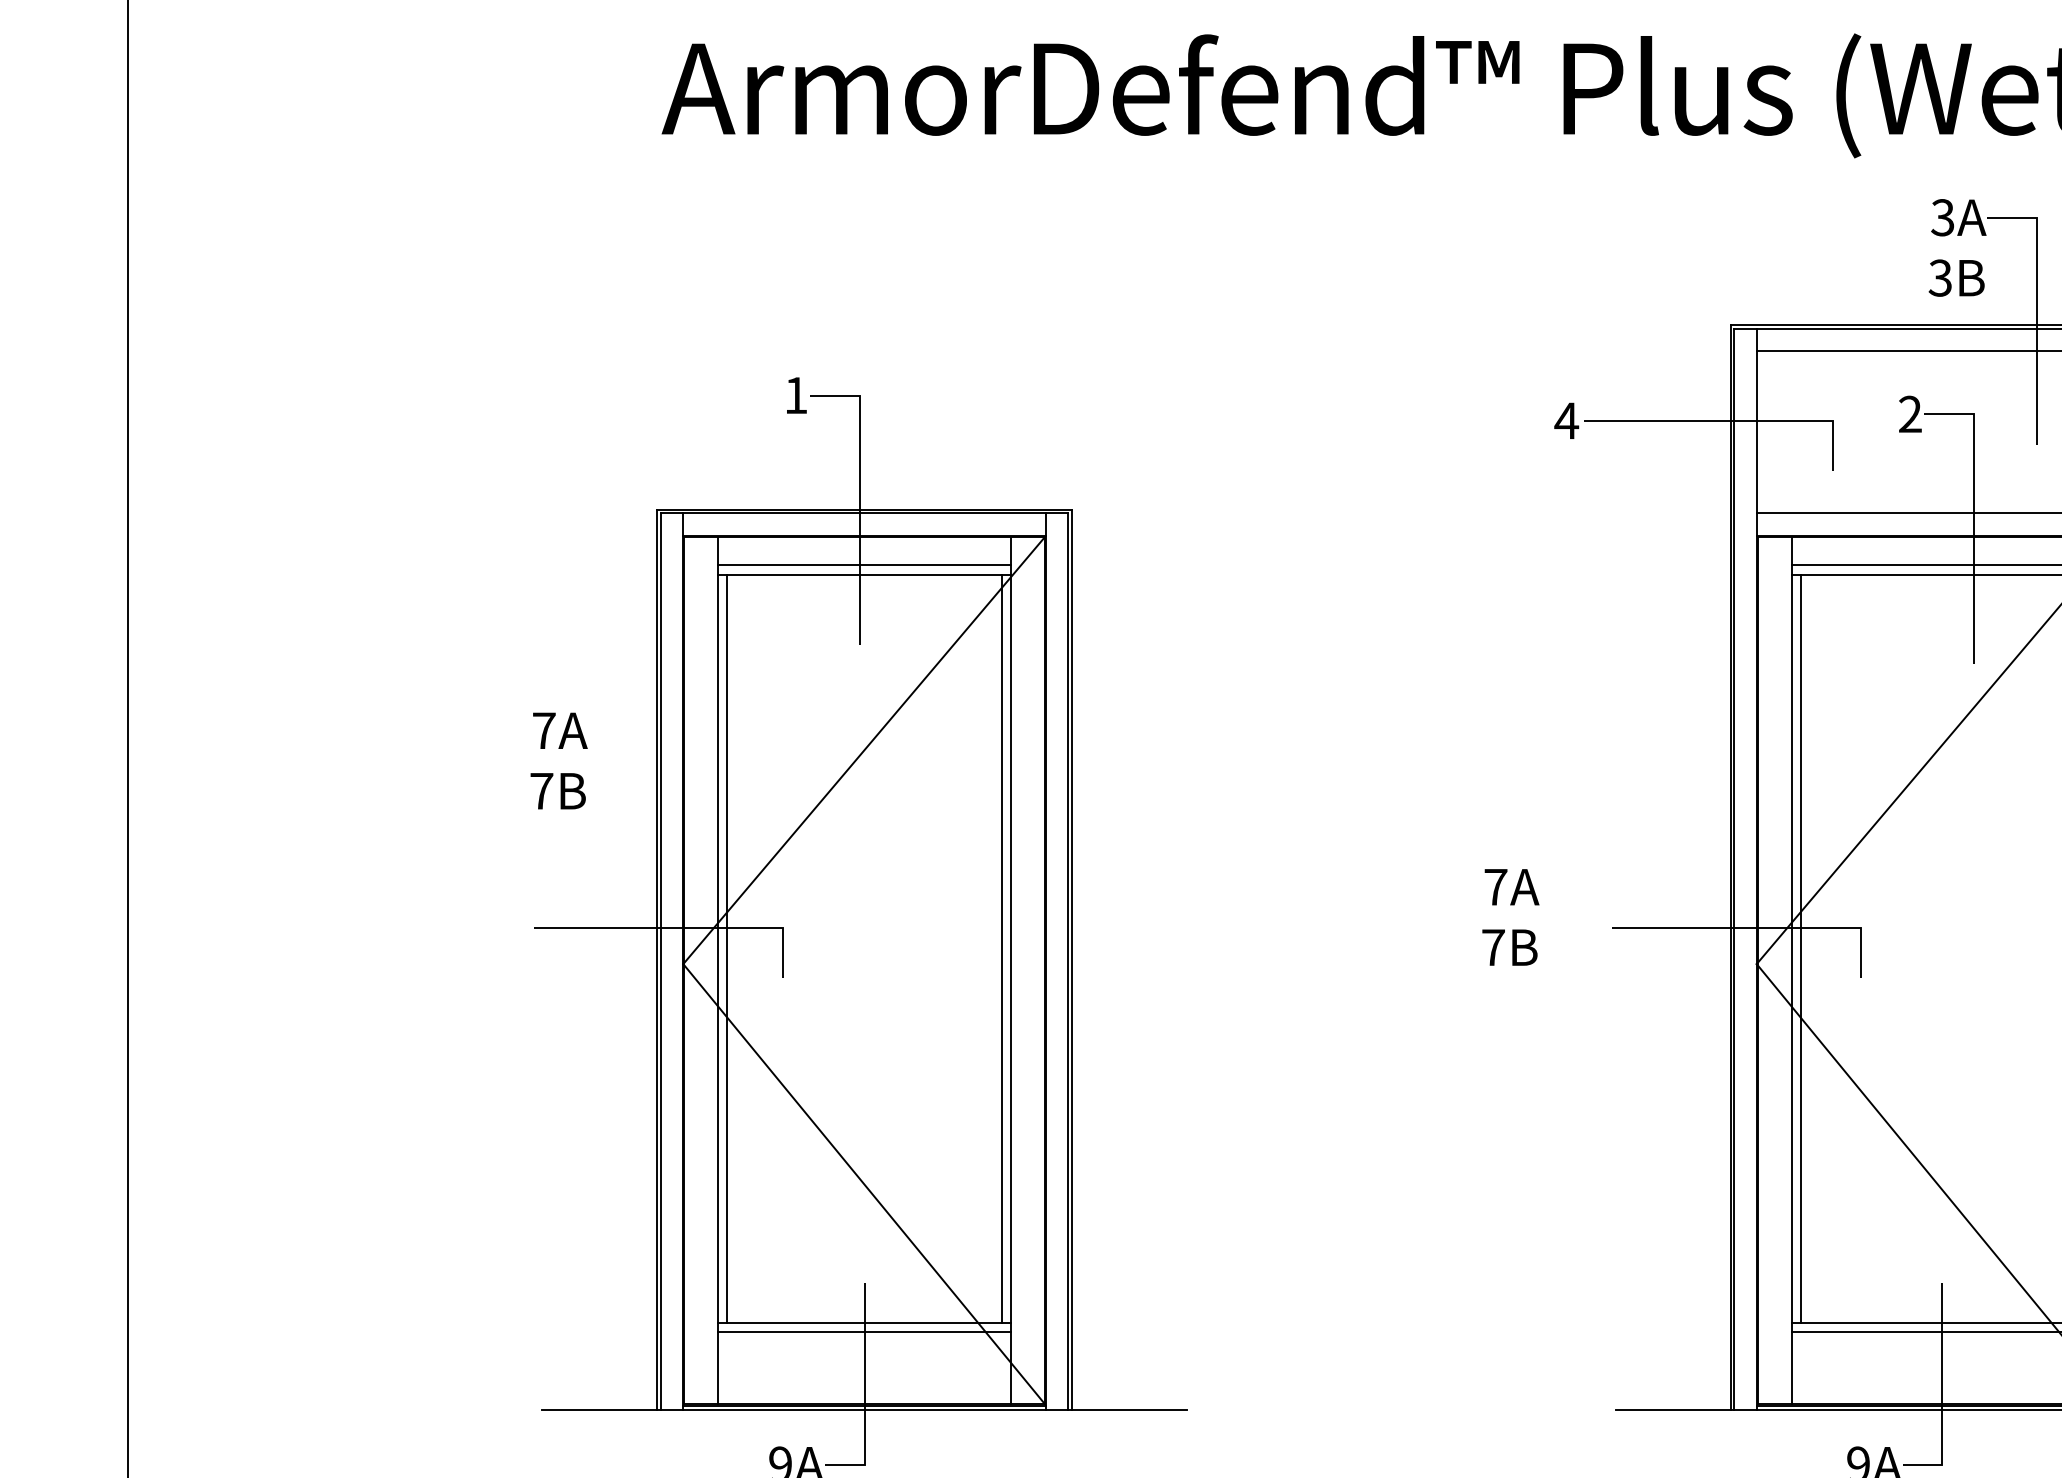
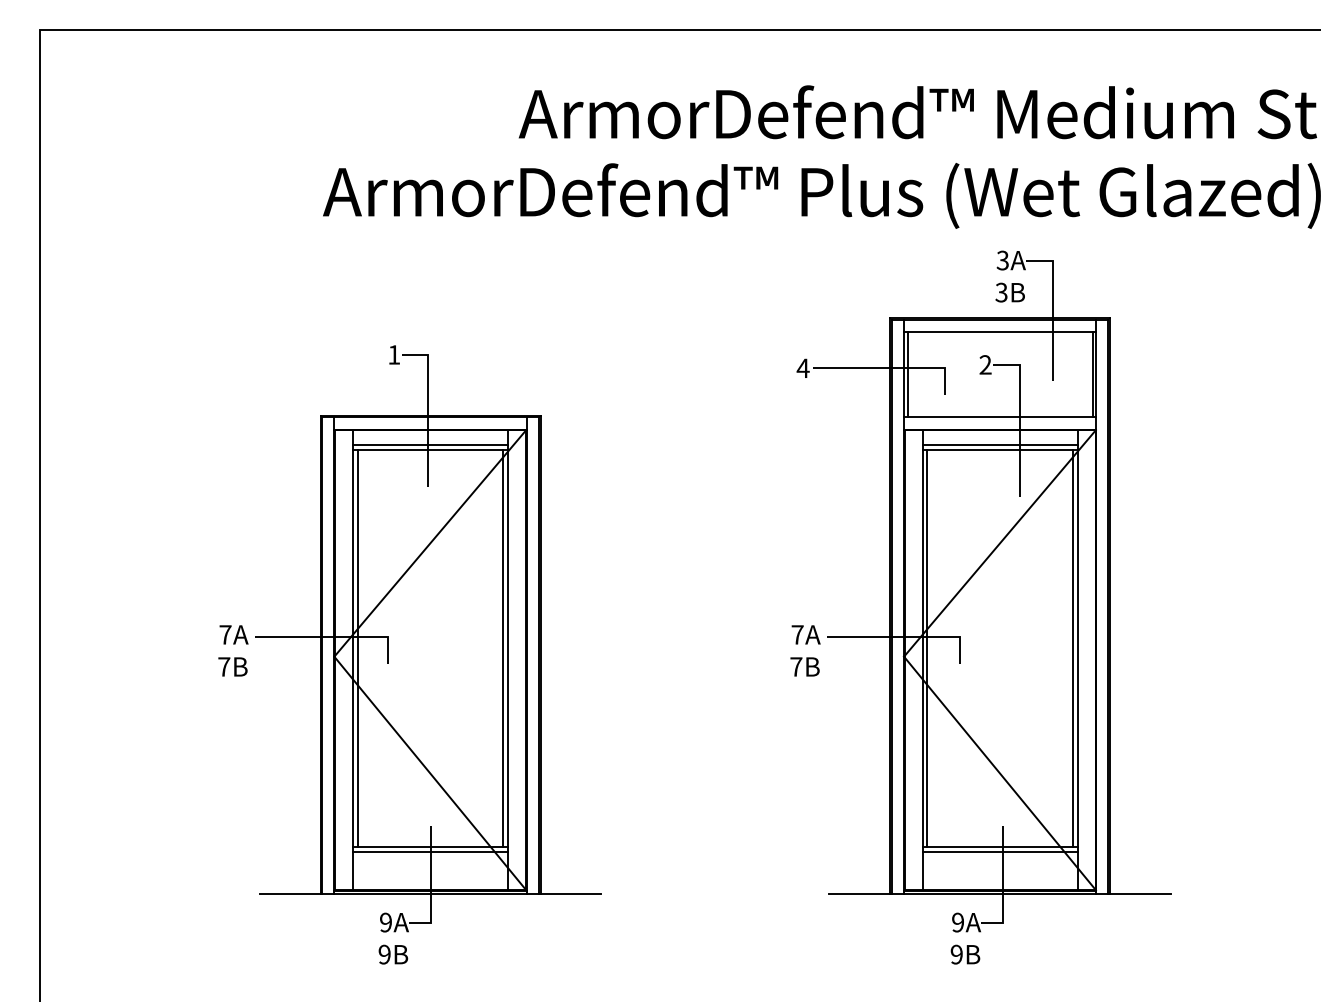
line: (1763, 432) -> (907, 374), added
text: (559, 760) -> (233, 650), moved
text: (1510, 916) -> (805, 650), moved

